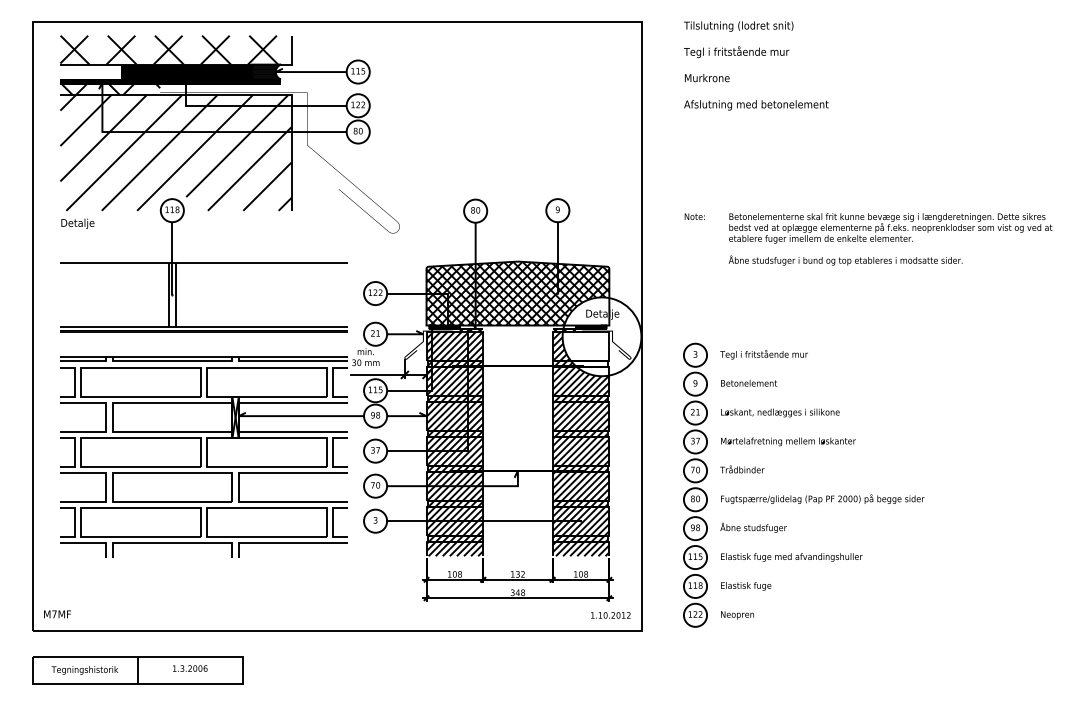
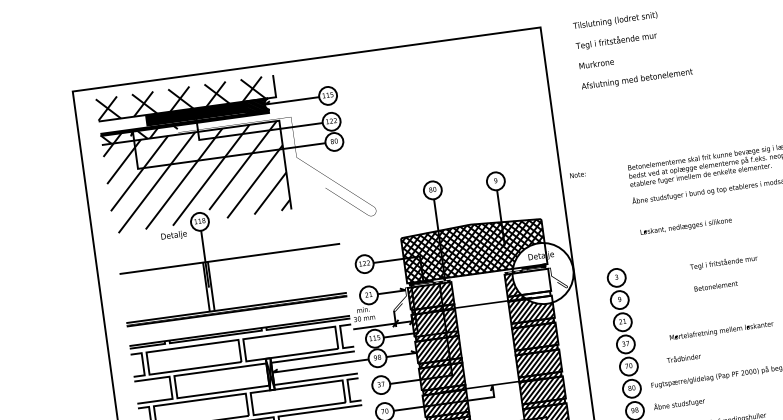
text: (694, 216) -> (577, 174), moved
text: (77, 223) -> (173, 235), moved
text: (763, 354) -> (723, 262), moved
text: (749, 383) -> (716, 286), moved
text: (780, 412) -> (686, 226), moved
text: (788, 441) -> (721, 330), moved
text: (742, 469) -> (684, 357), moved

